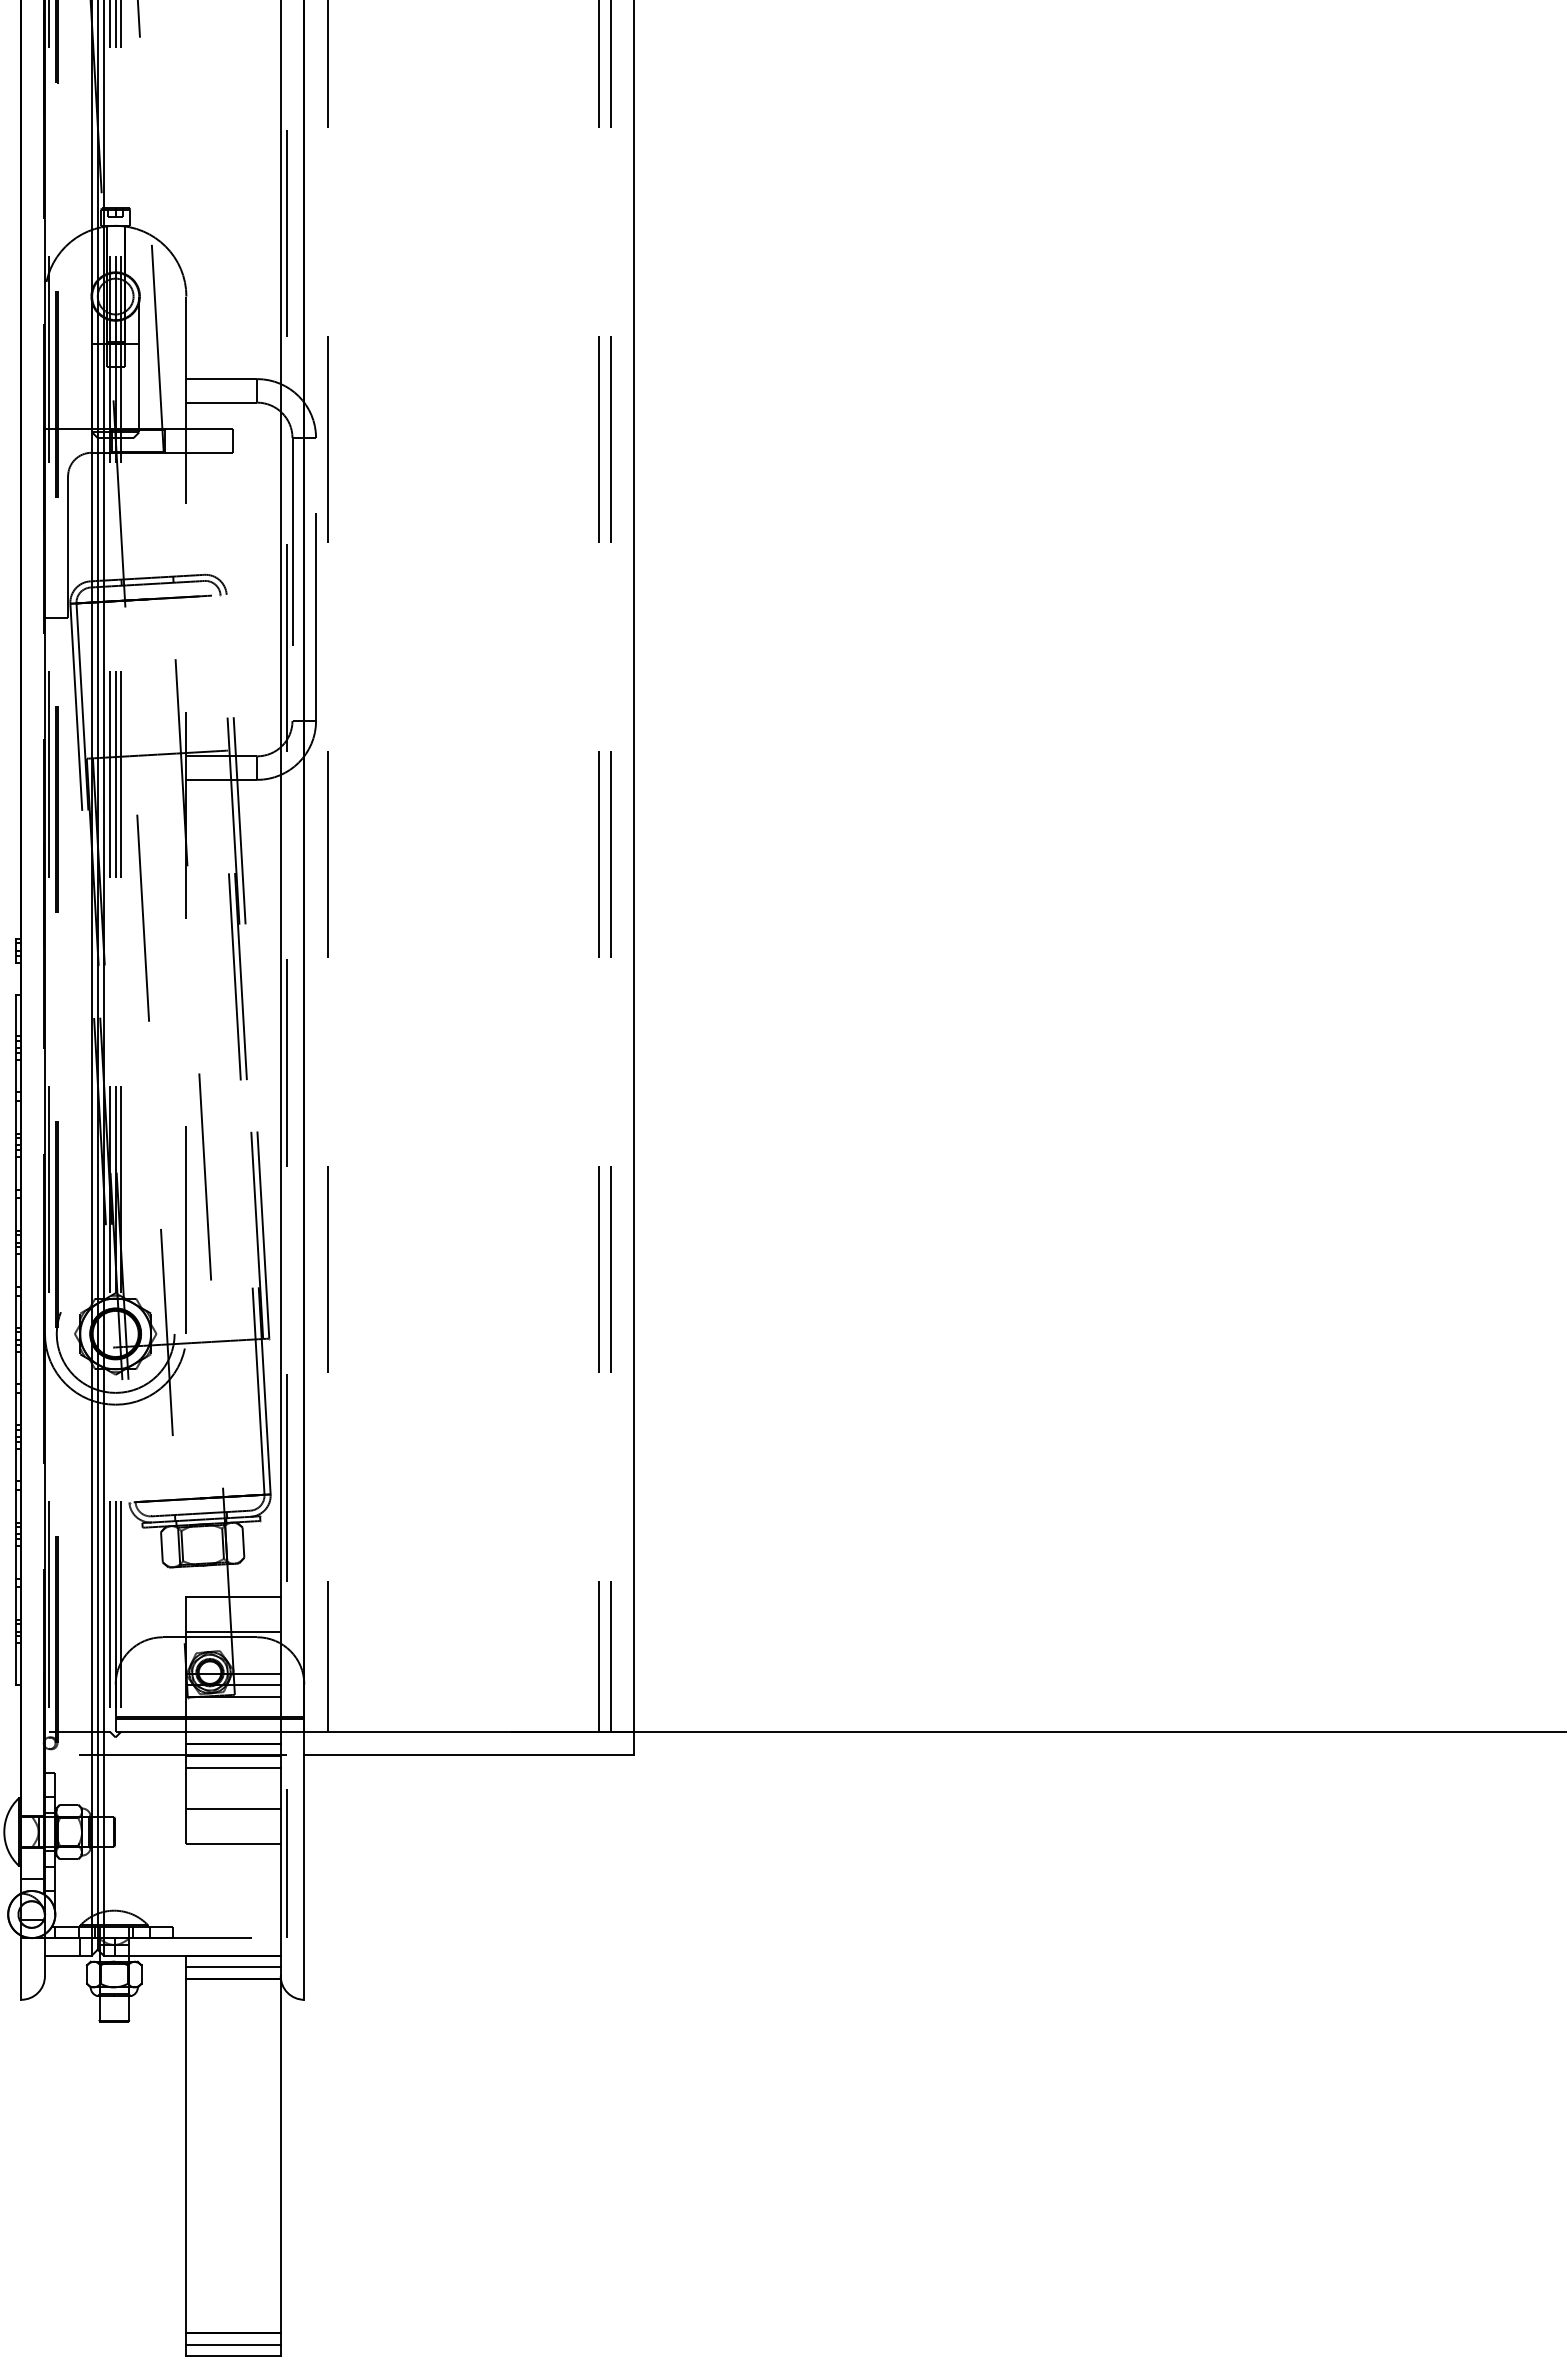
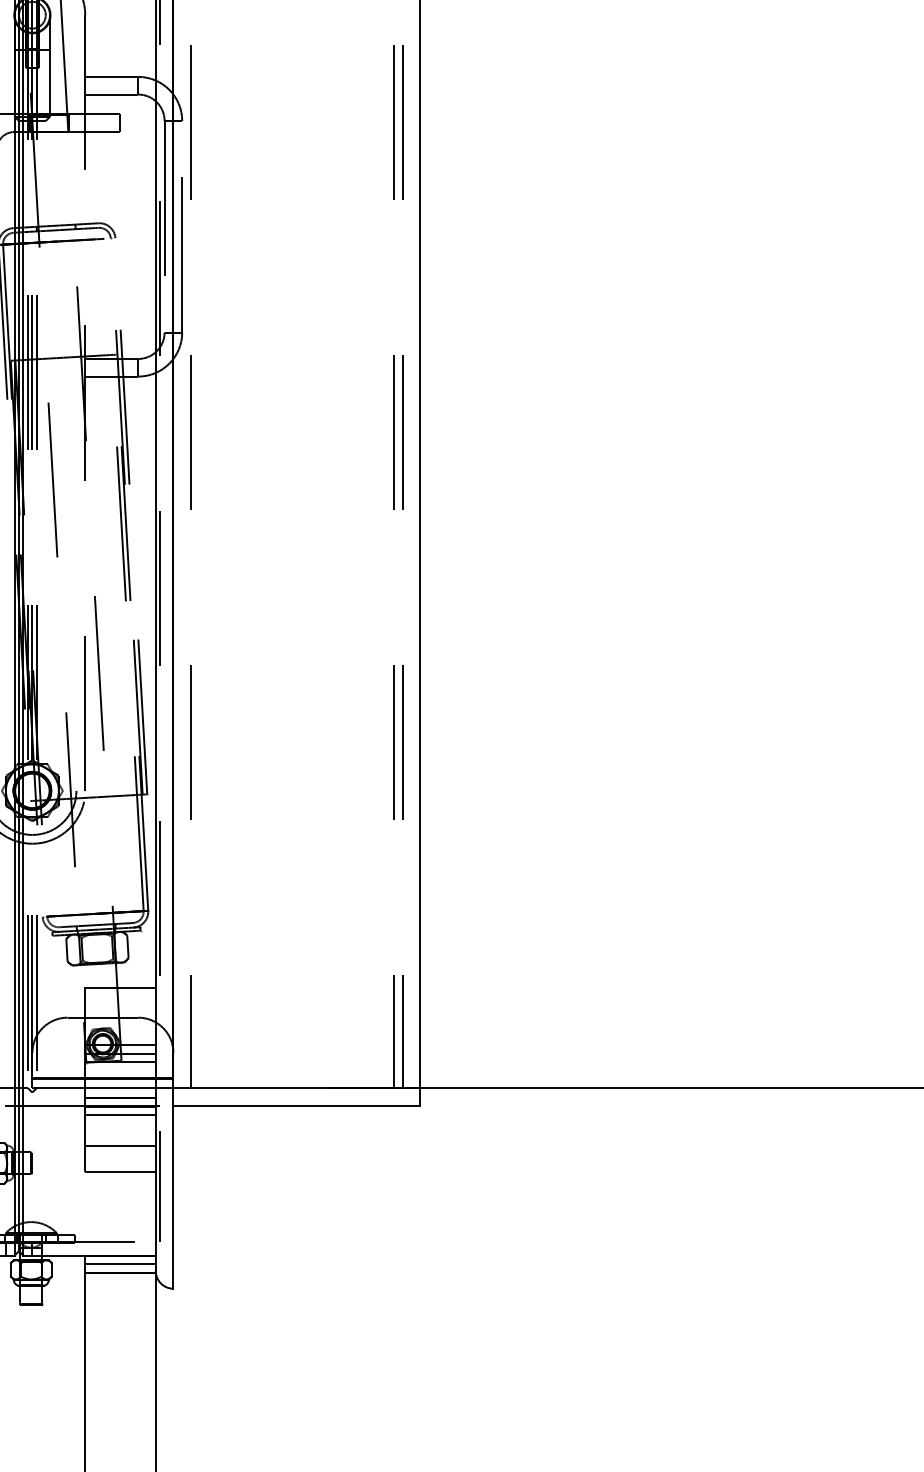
line: (233, 1632) -> (120, 1014), removed

